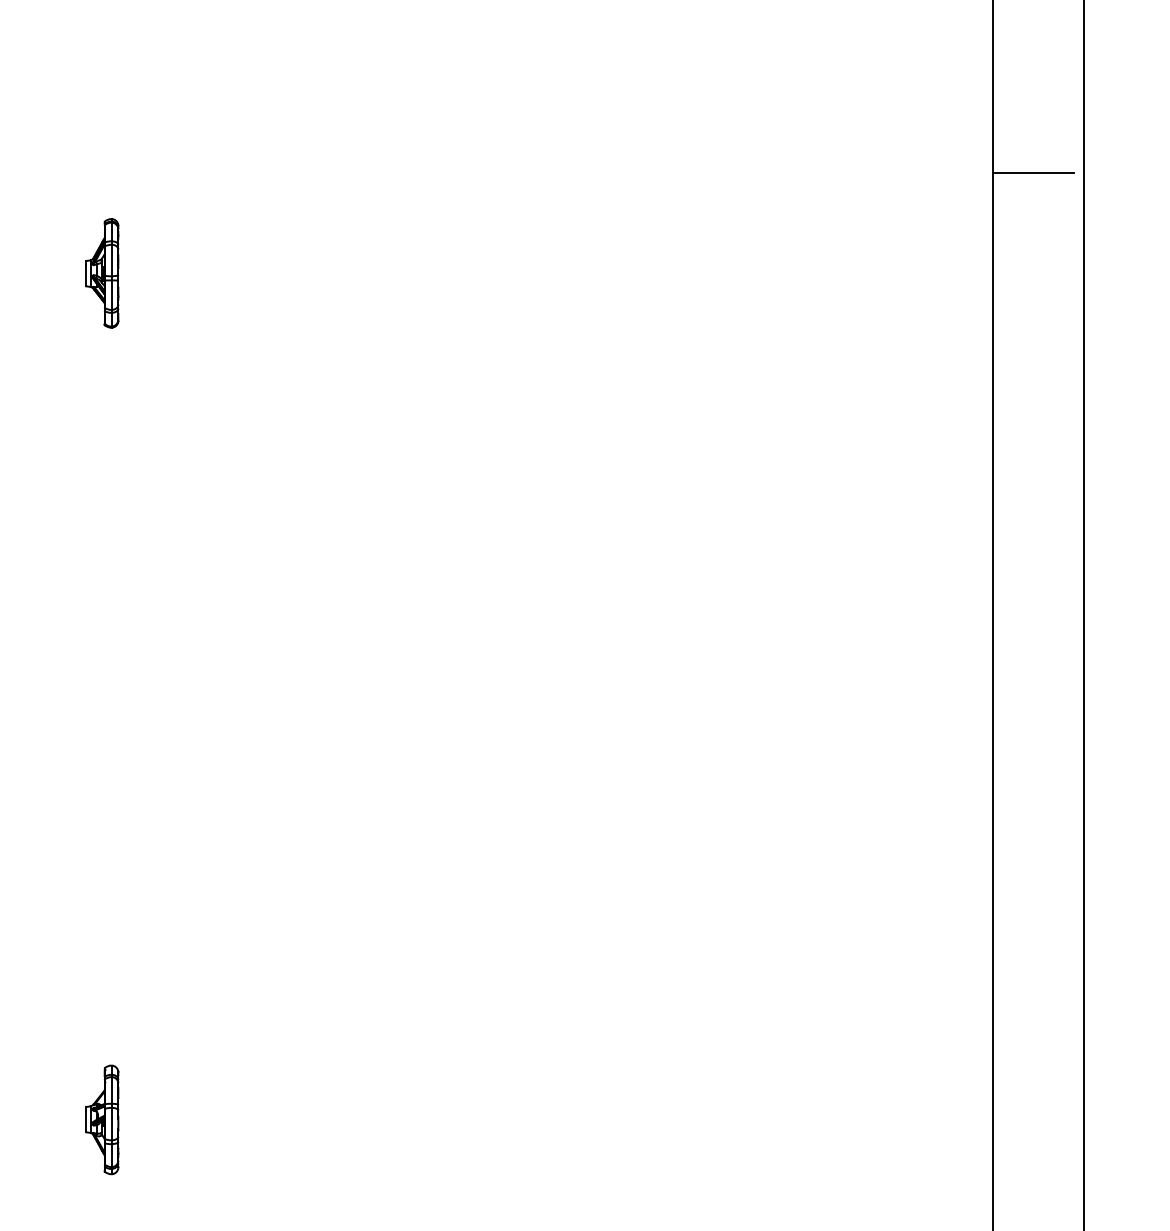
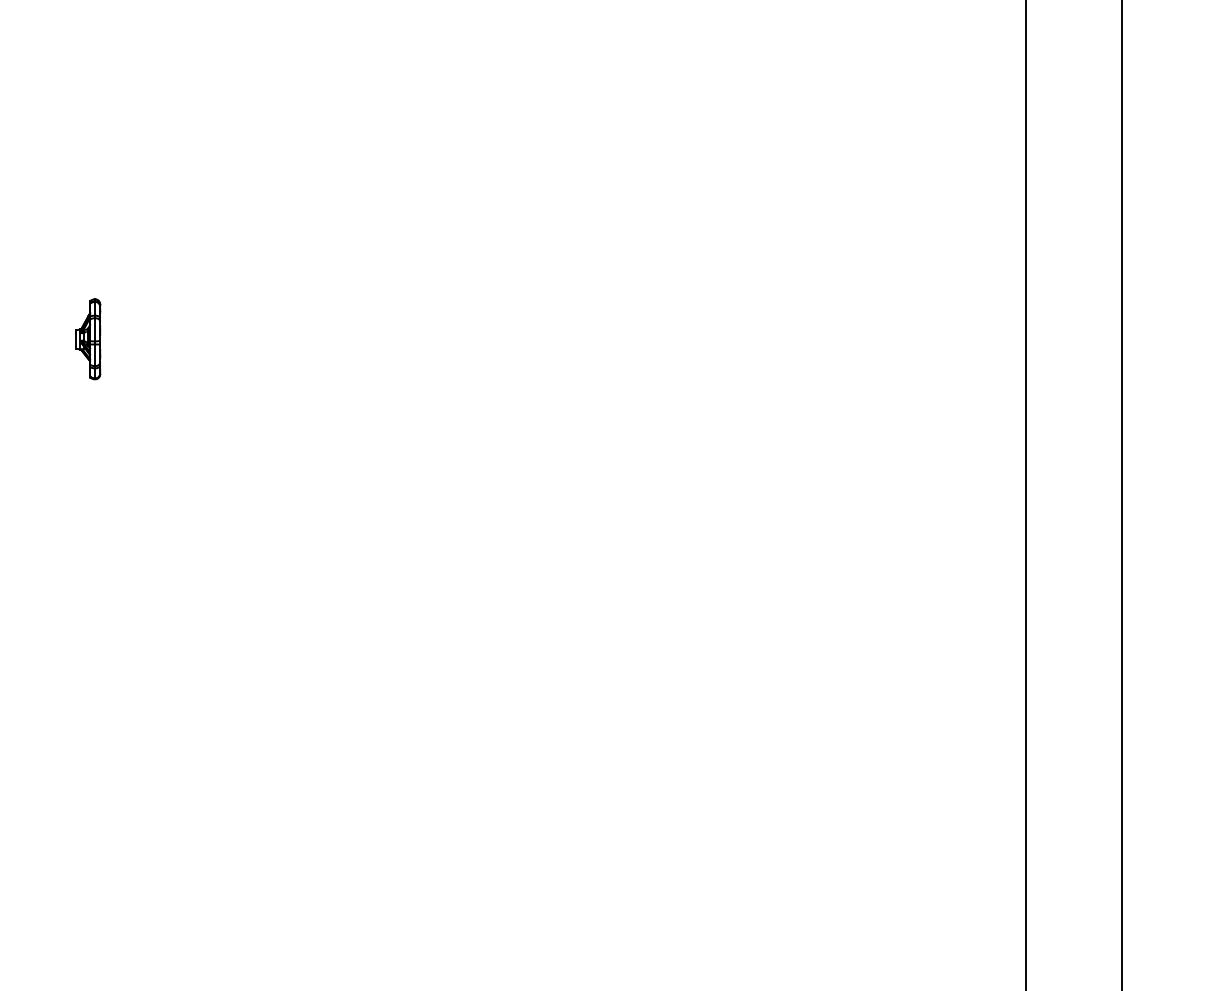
line: (1033, 173) -> (1068, 234), removed
part: (102, 273) -> (88, 339), size x0.7

